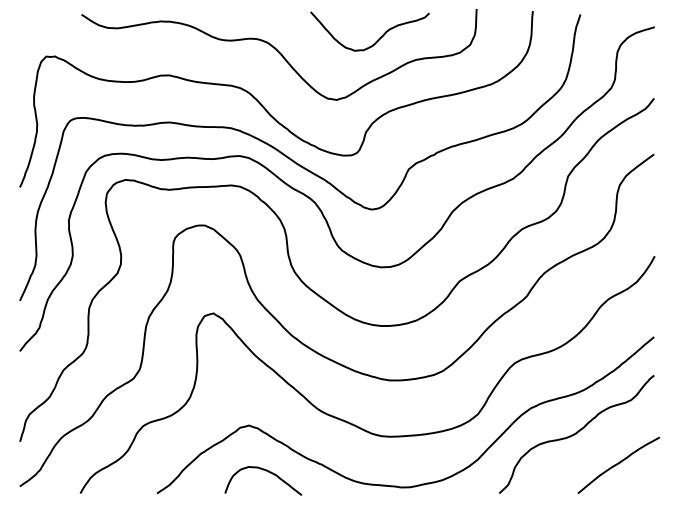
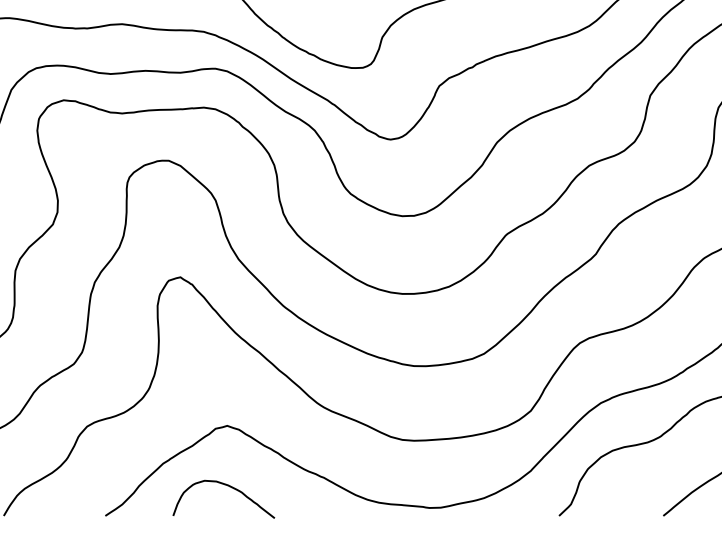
curve: (268, 472) -> (230, 488), moved

